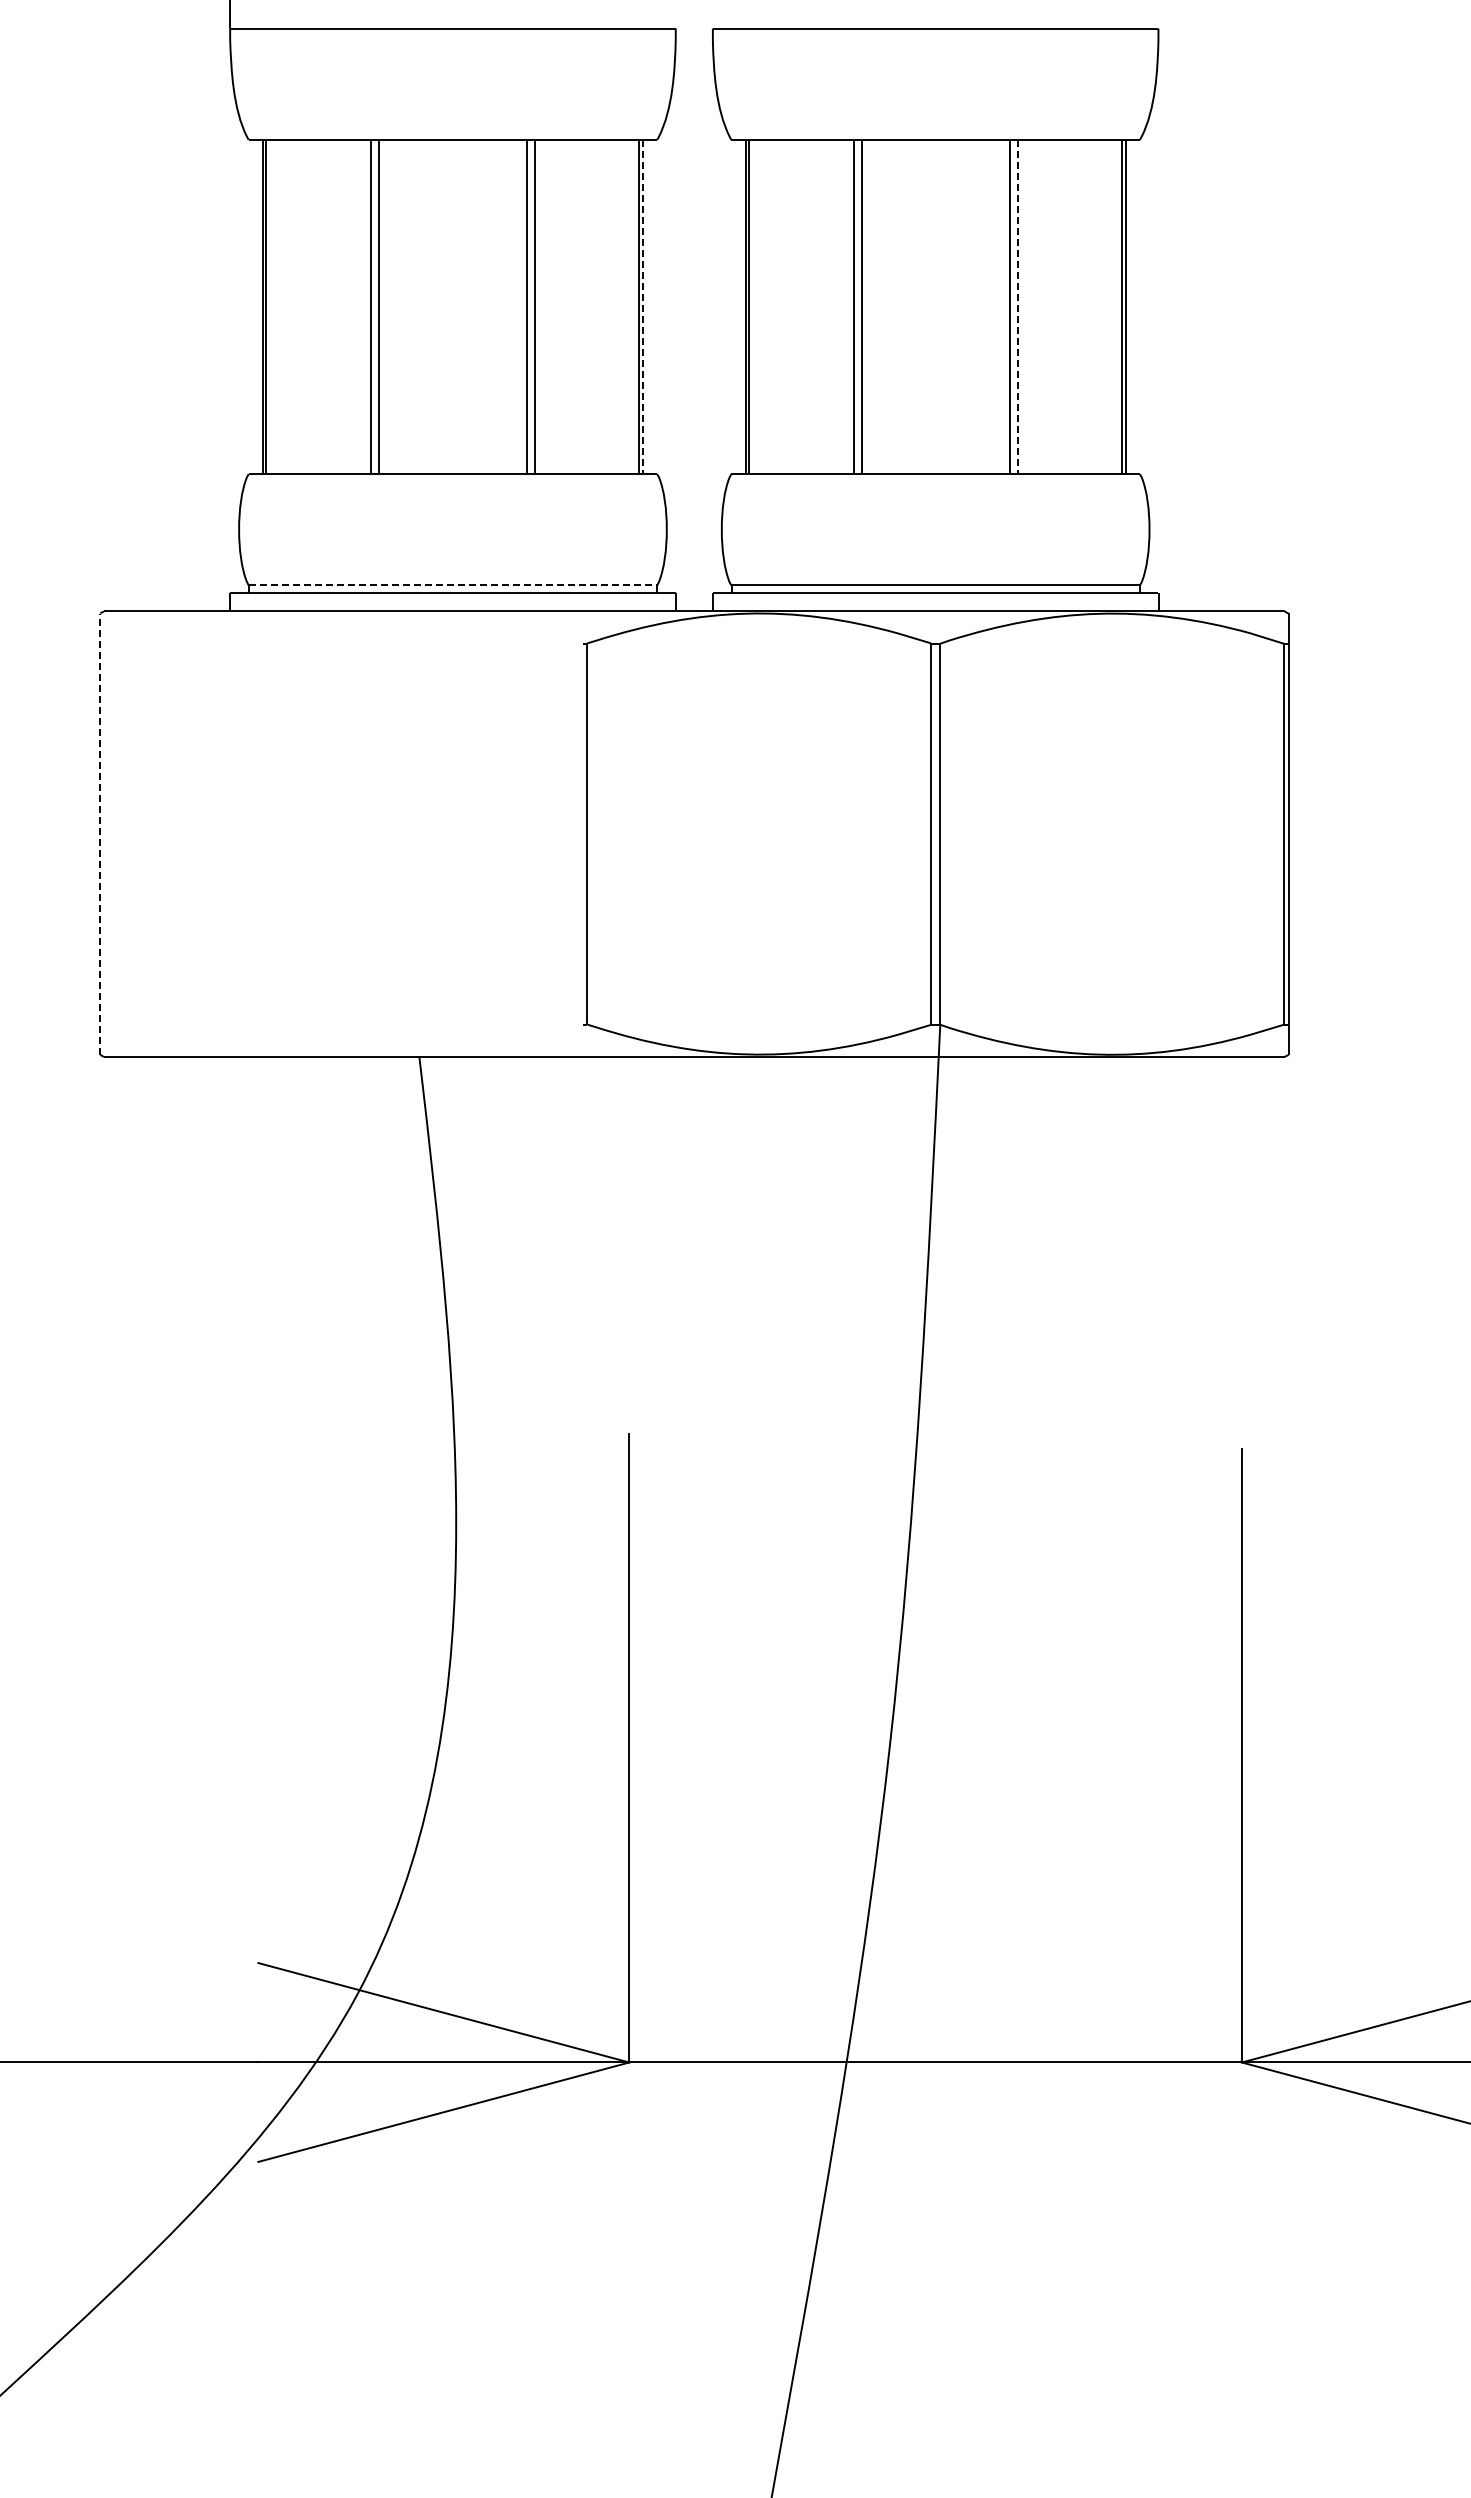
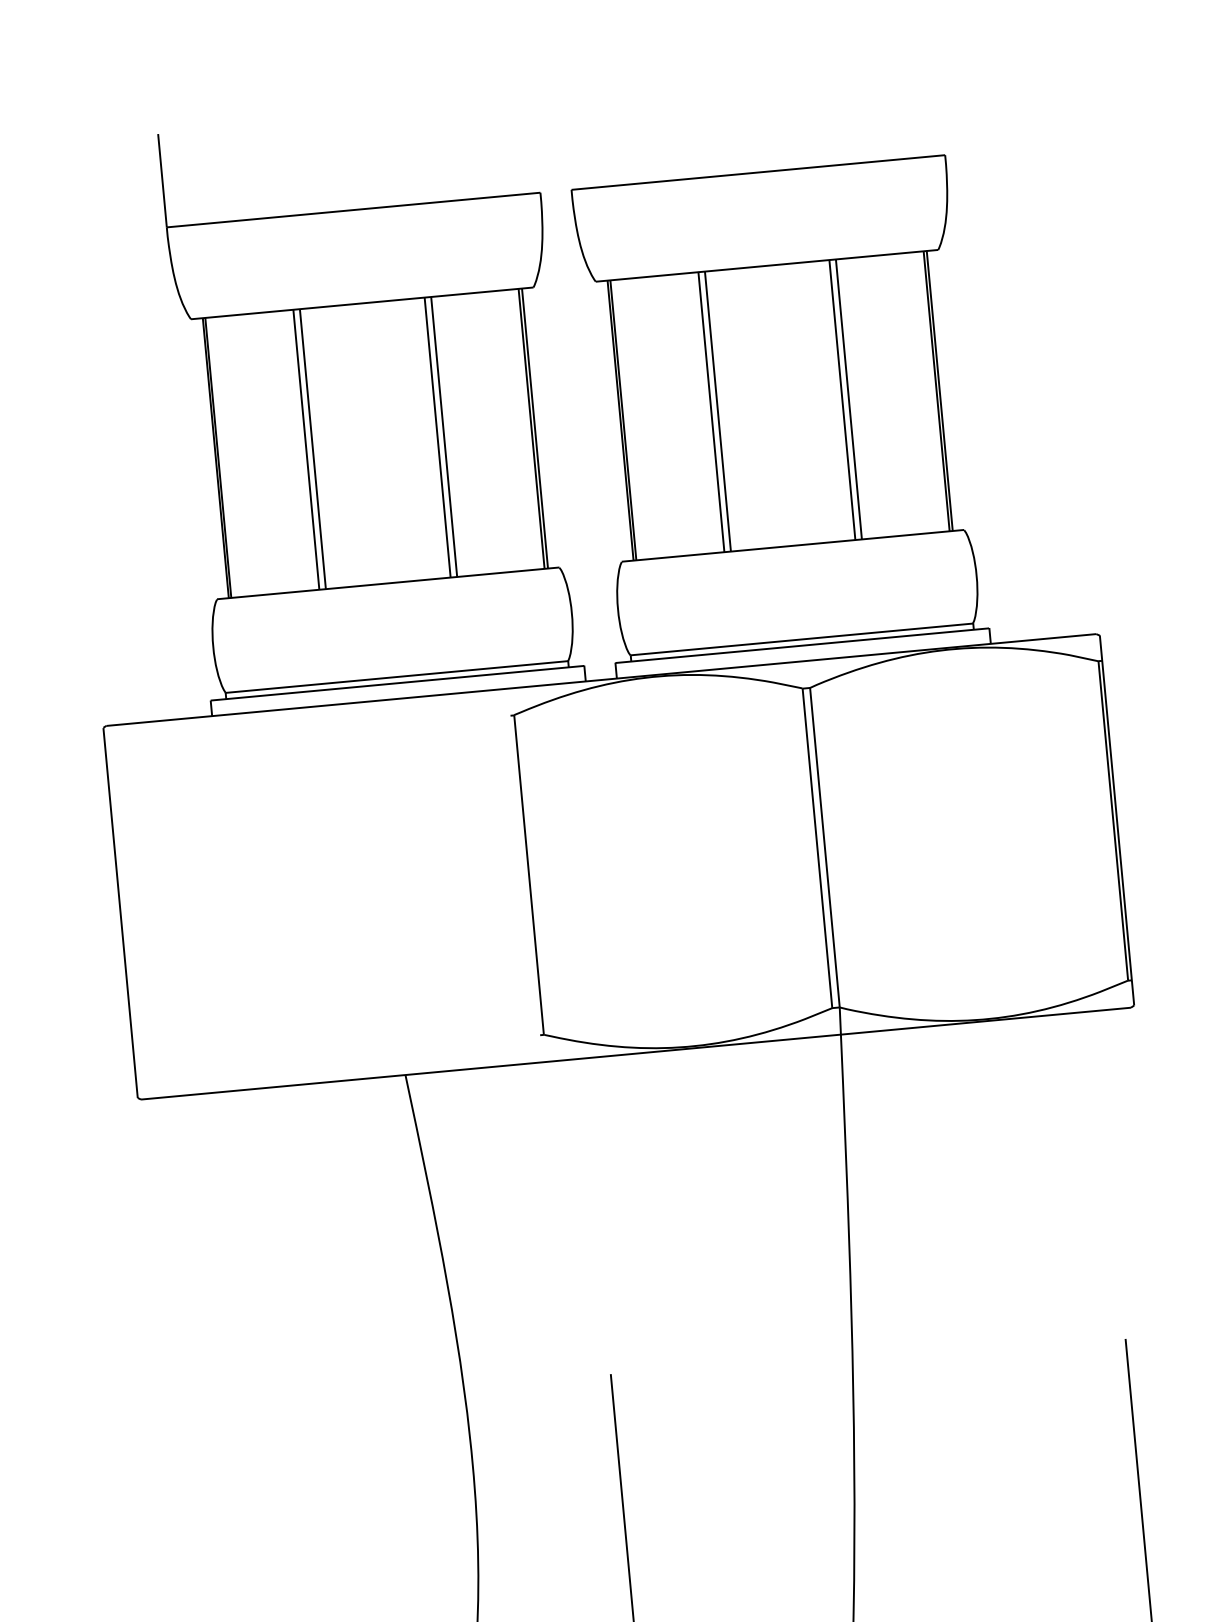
line: (1017, 306) -> (848, 399), dashed -> solid
line: (643, 307) -> (535, 429), dashed -> solid
line: (453, 585) -> (397, 676), dashed -> solid
line: (100, 834) -> (120, 913), dashed -> solid

